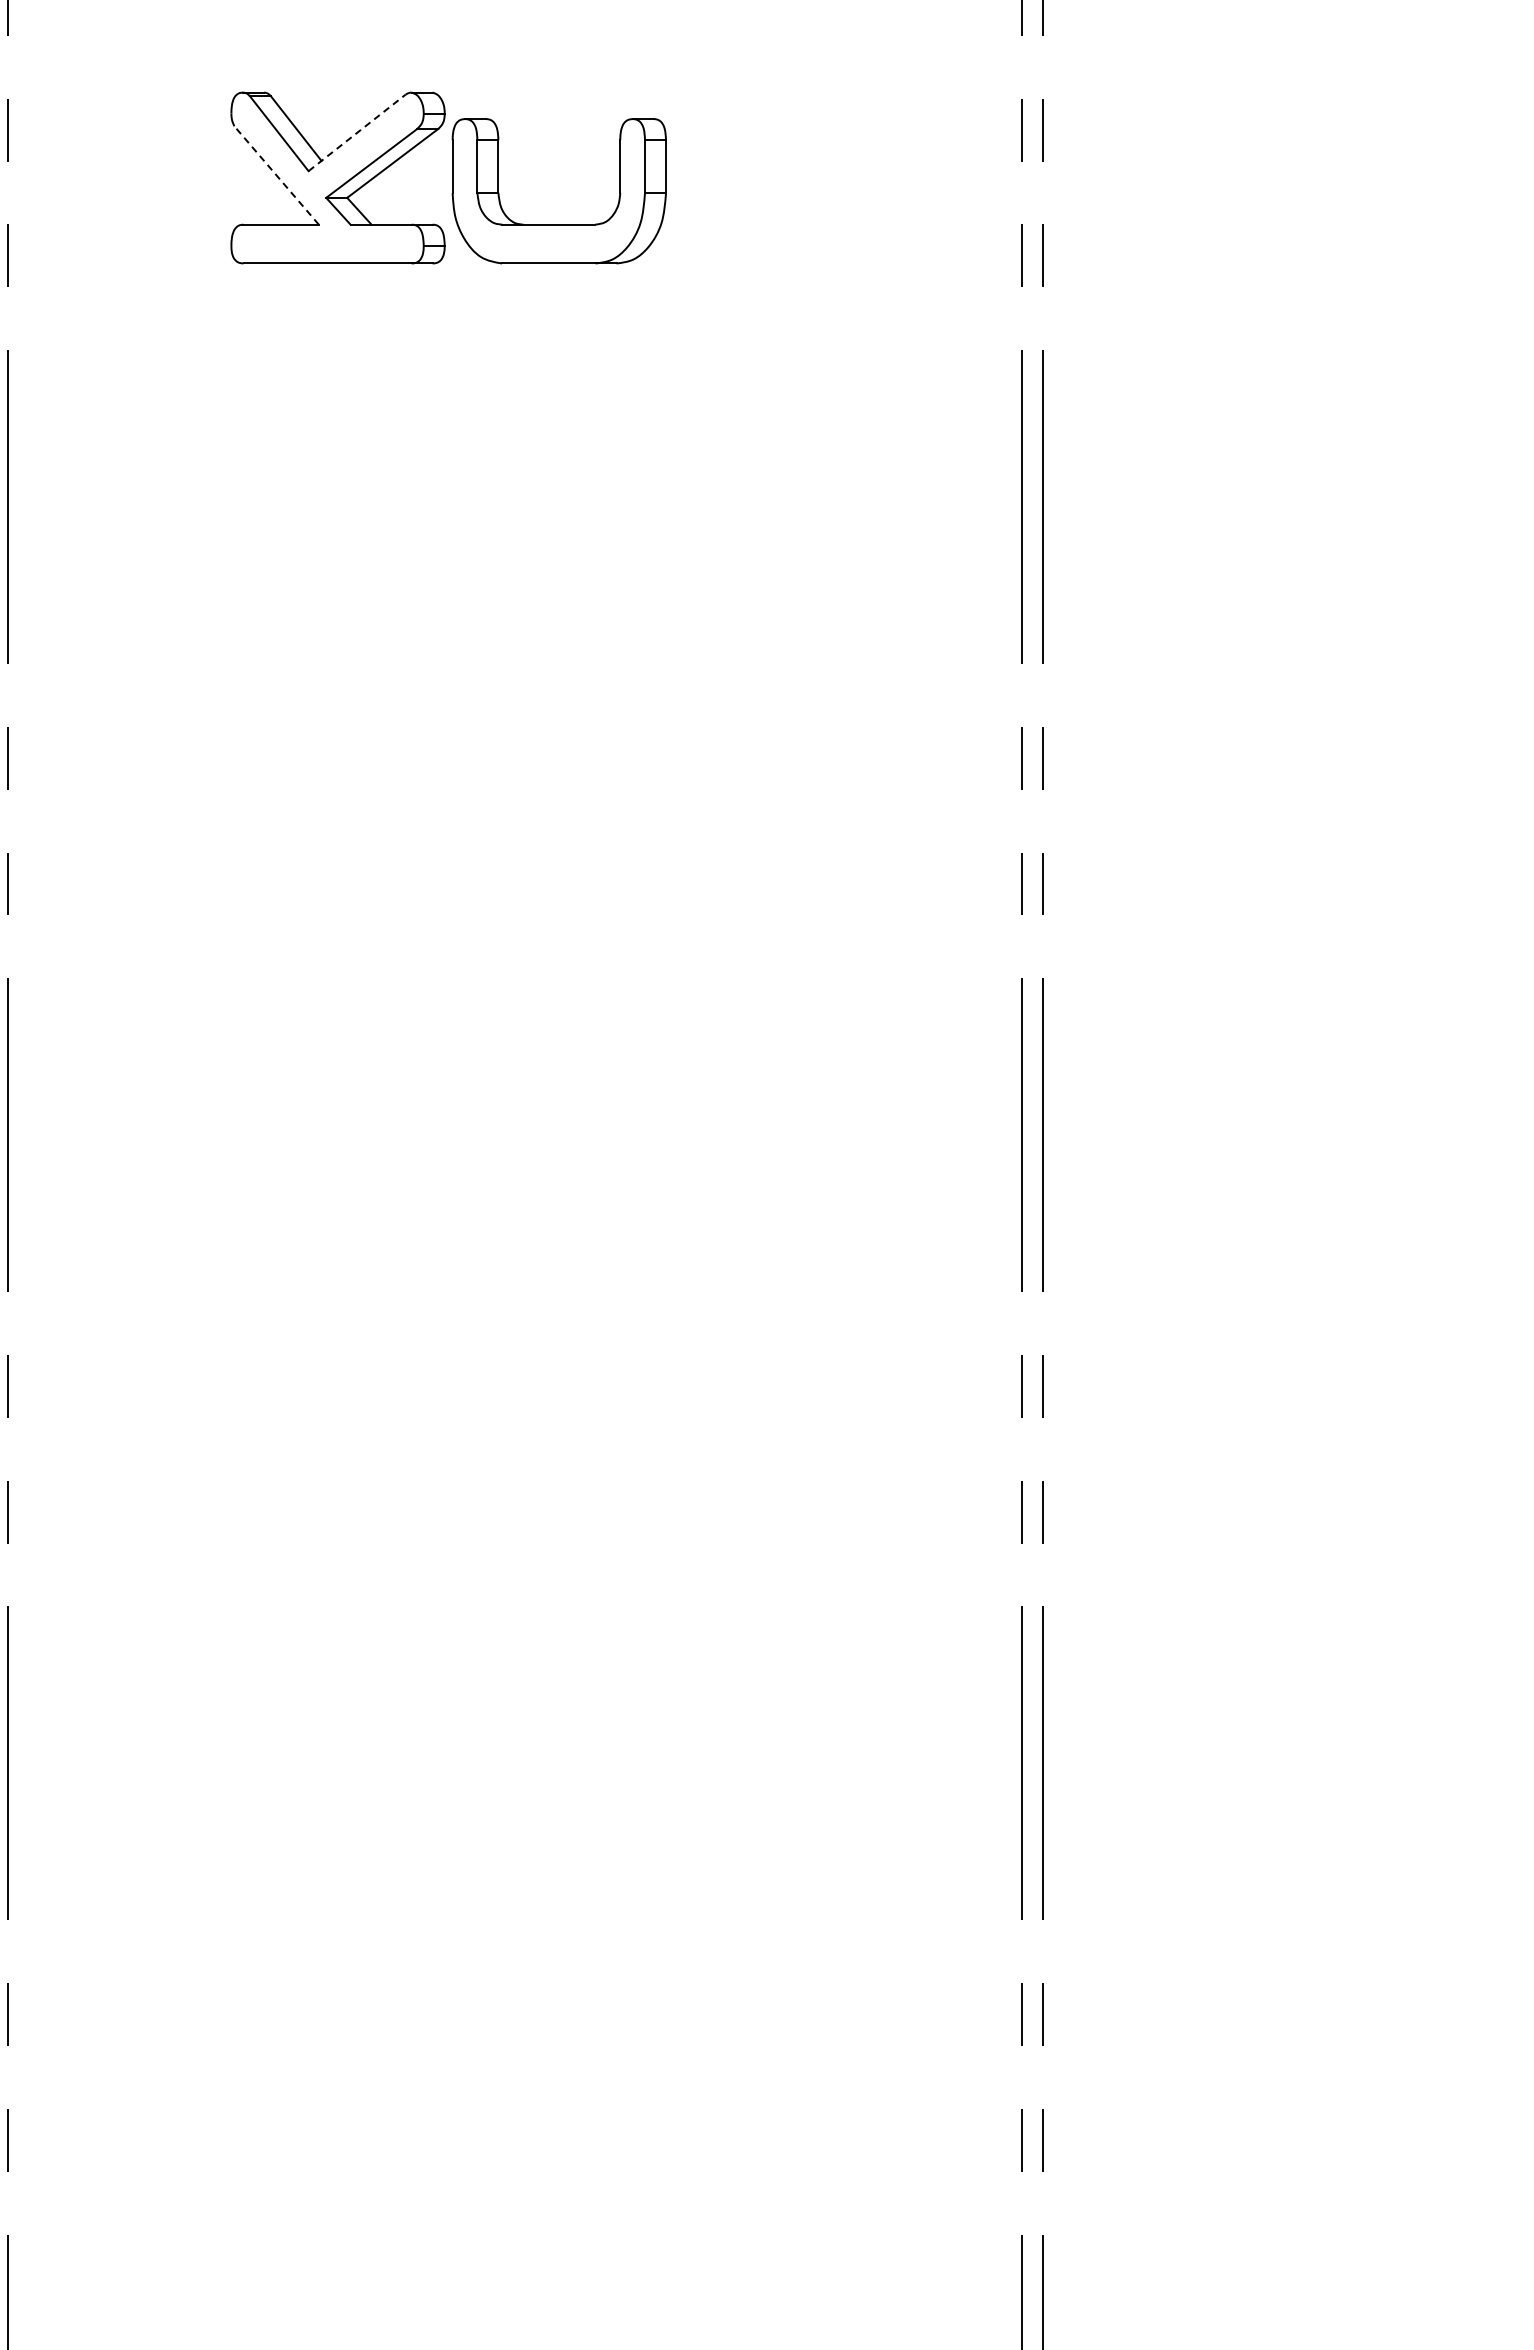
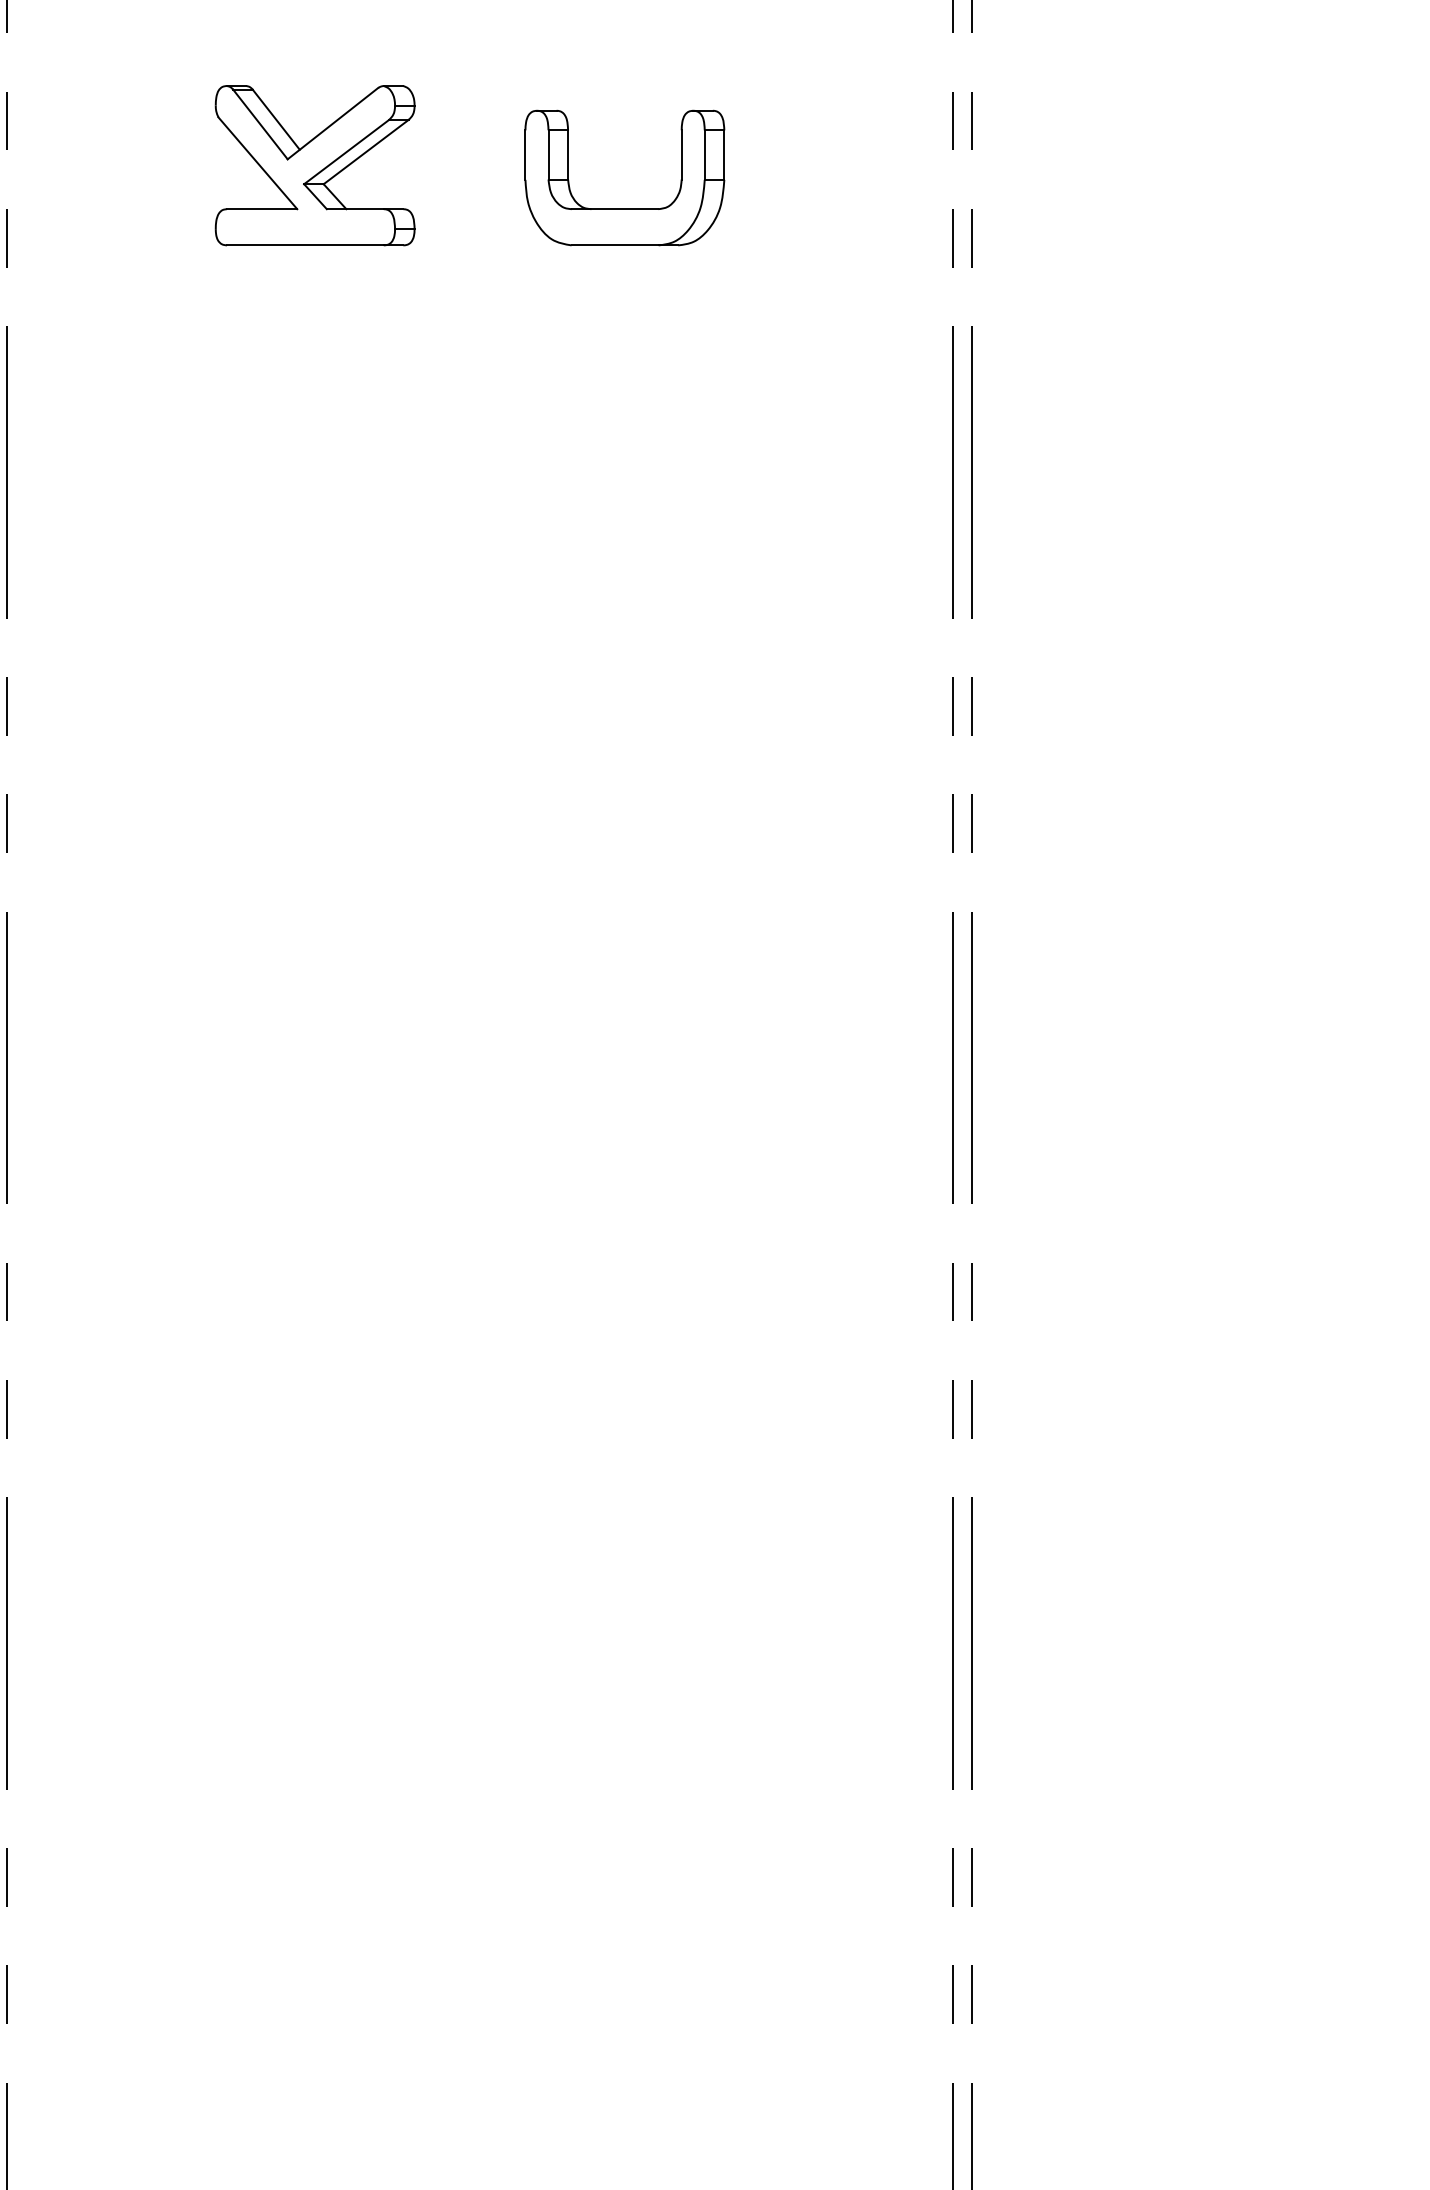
line: (357, 132) -> (333, 123), dashed -> solid
line: (276, 175) -> (257, 163), dashed -> solid
part: (558, 224) -> (624, 209), moved

